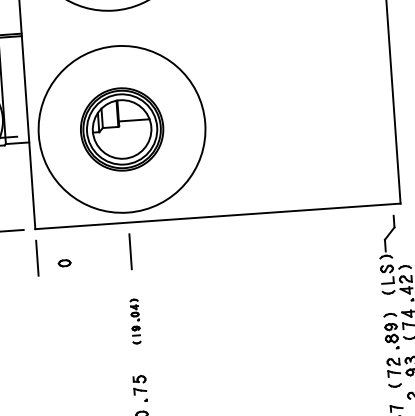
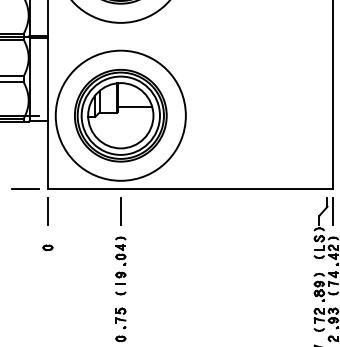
part: (121, 129) -> (120, 115), size x1.43
line: (402, 232) -> (333, 211), added
part: (64, 262) -> (47, 247), moved
part: (135, 320) -> (120, 265), size x1.67

